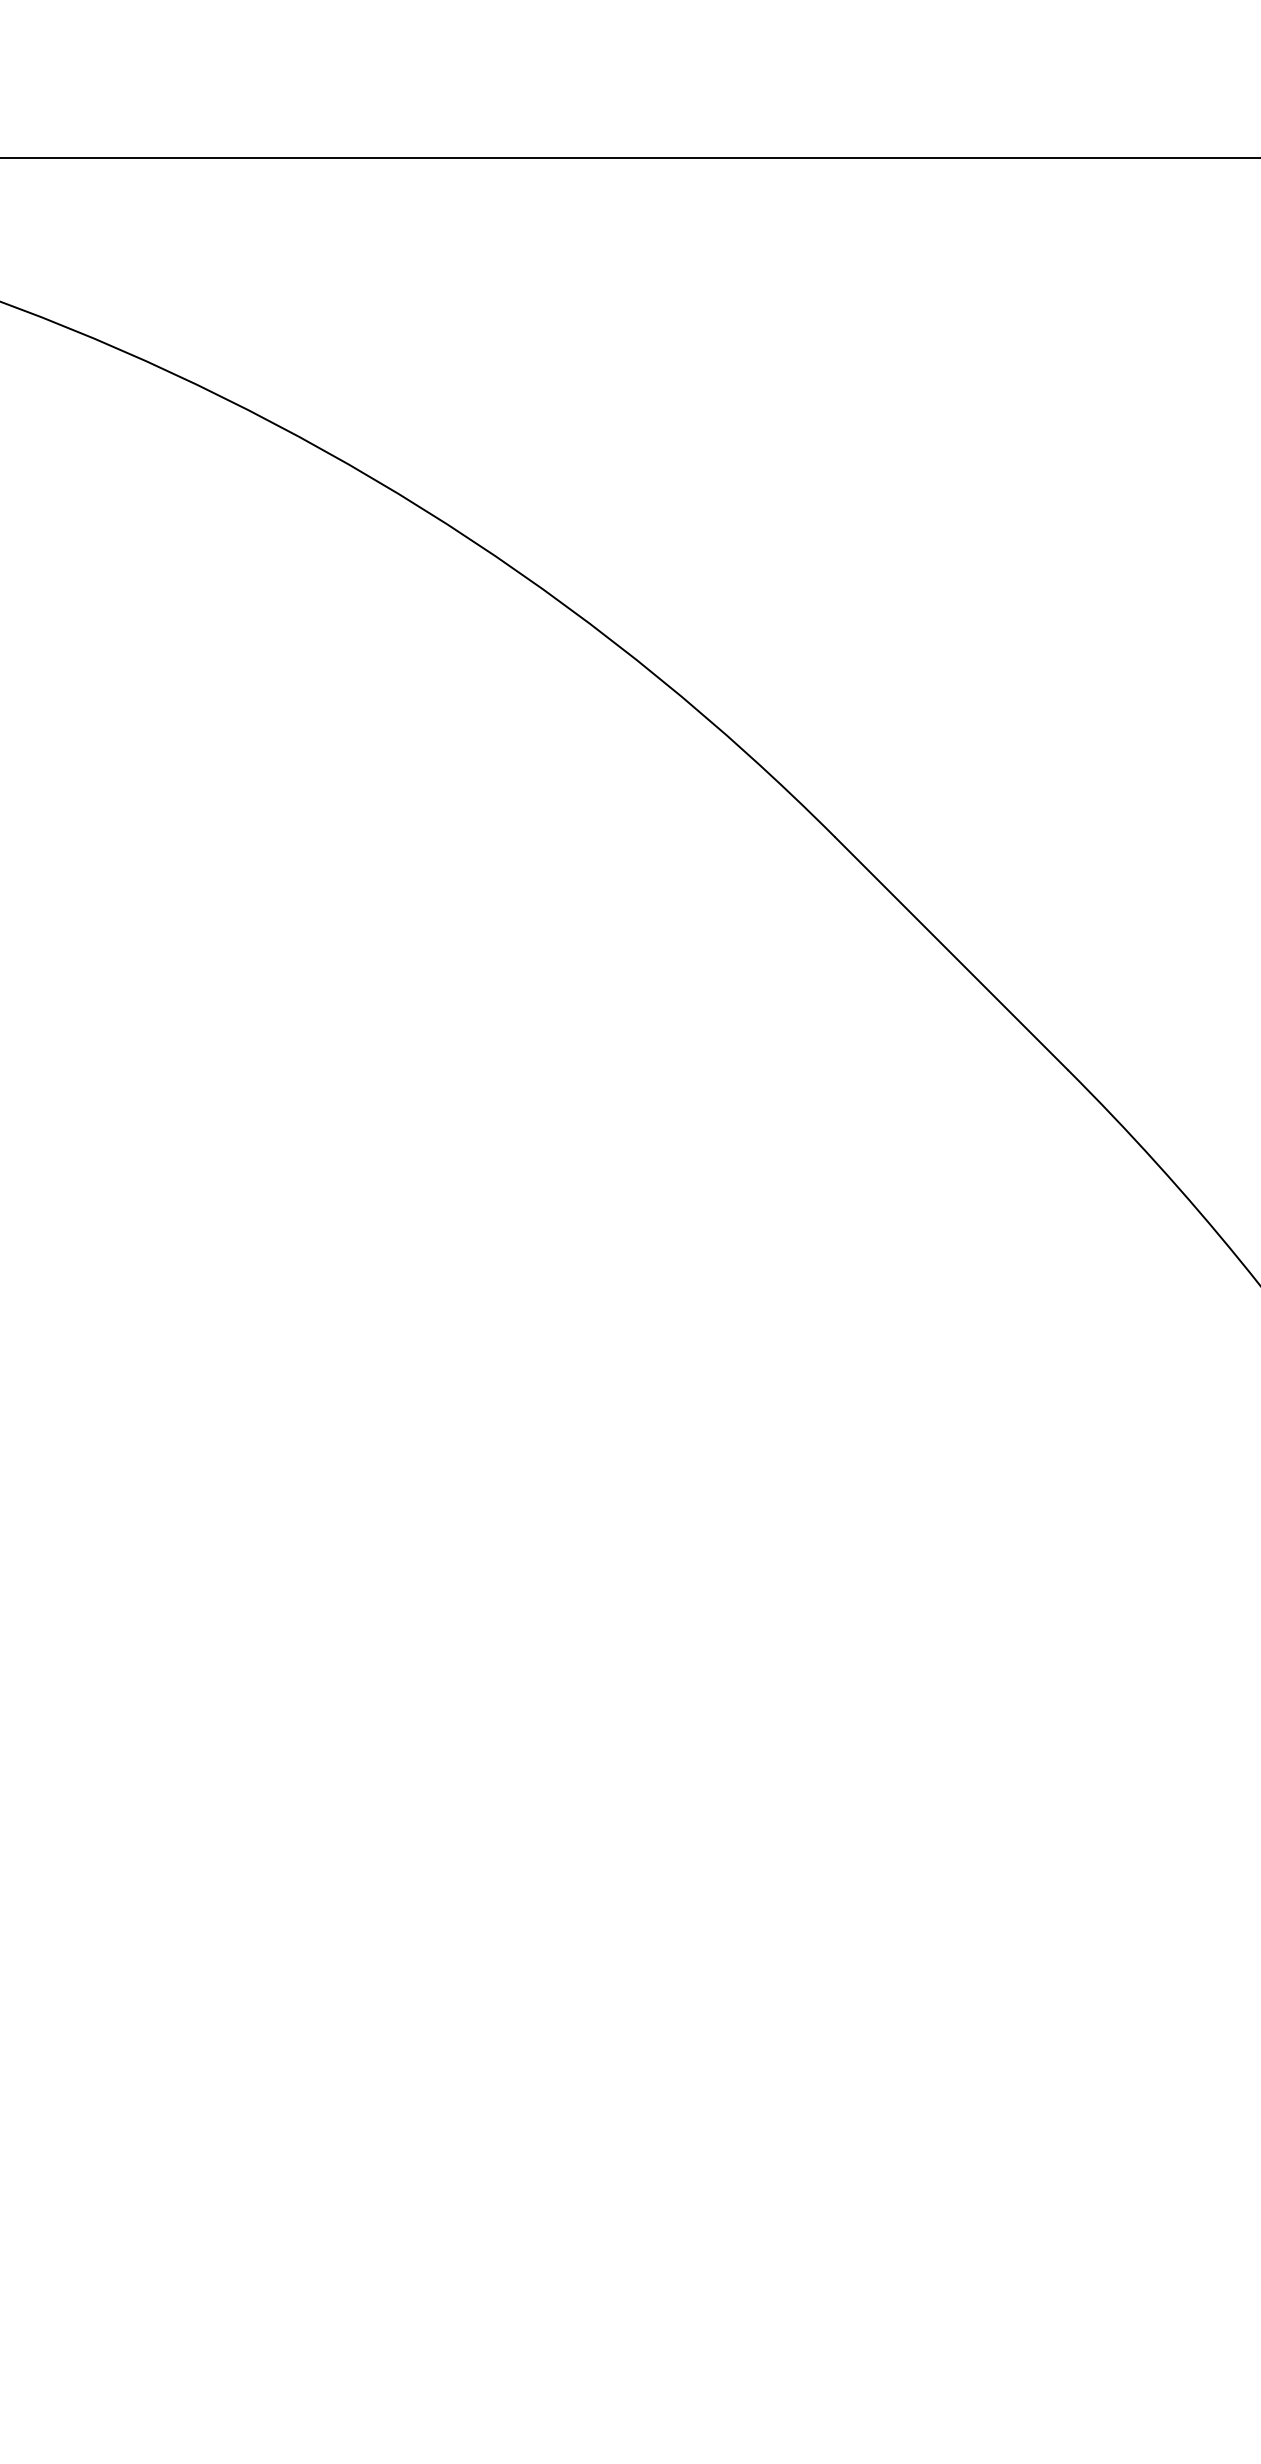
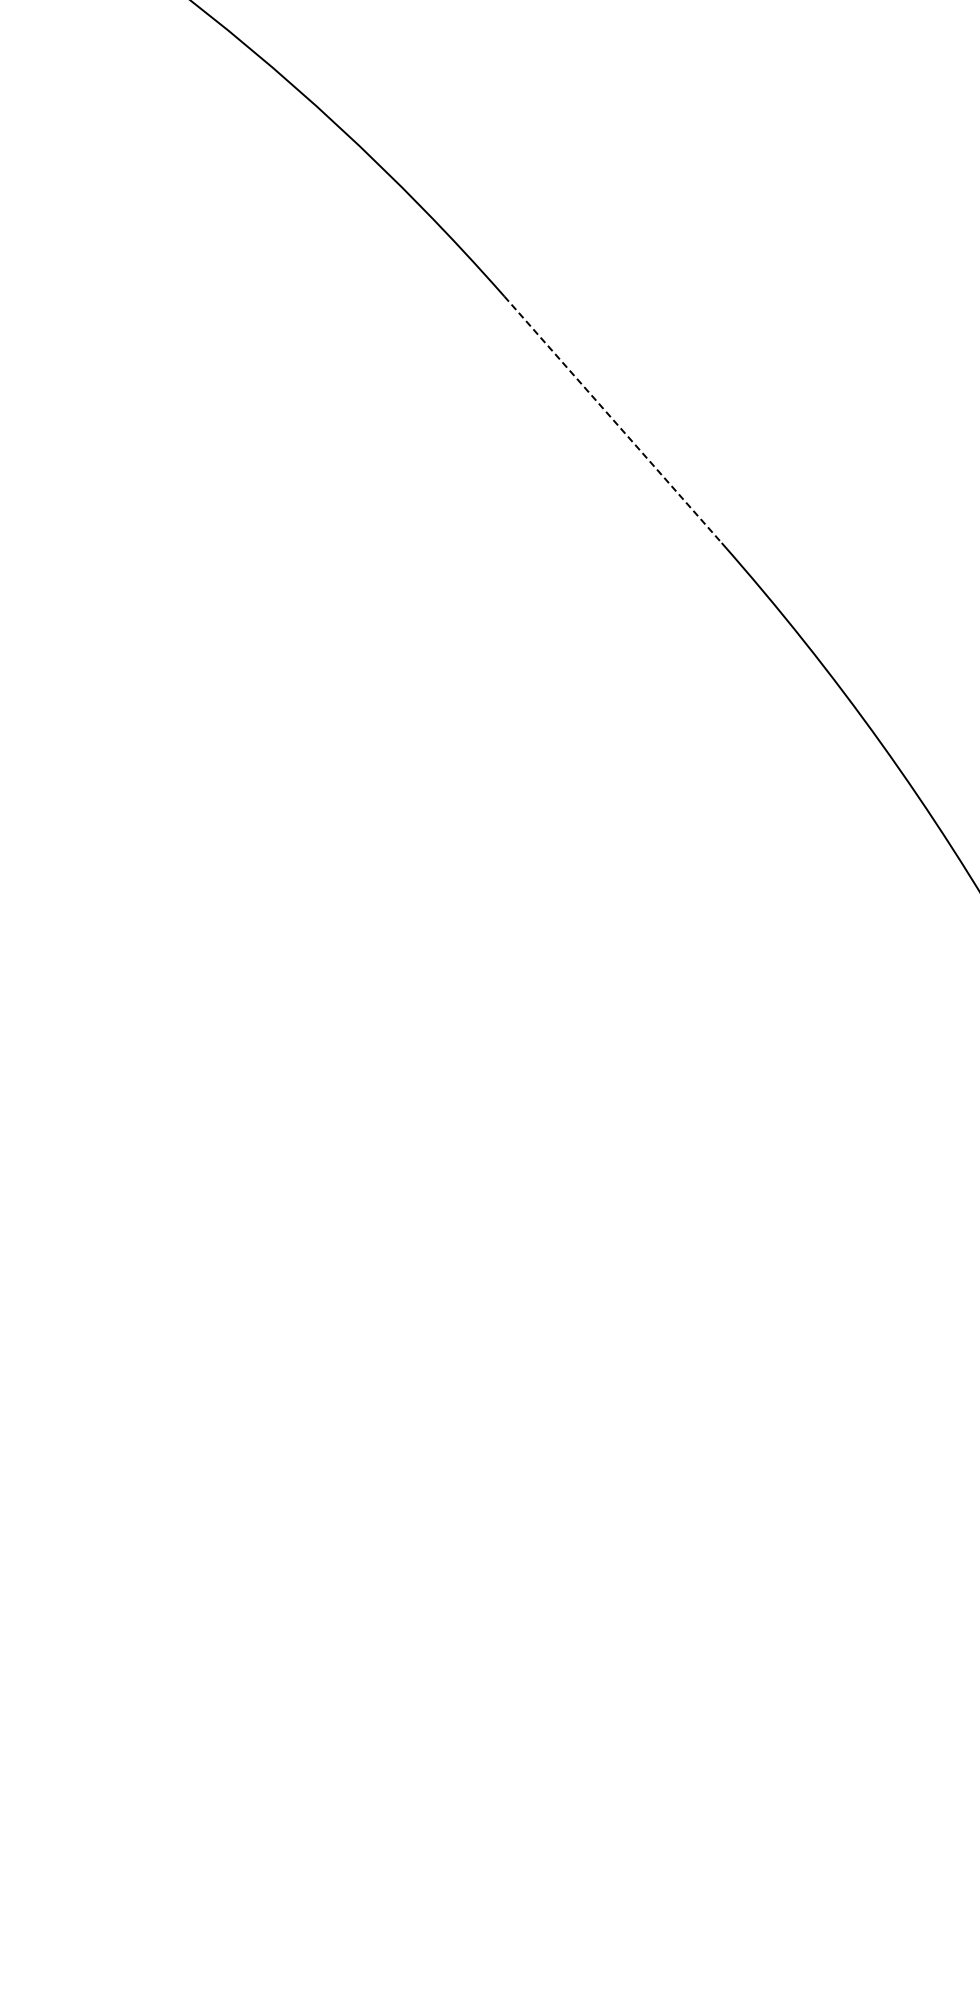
line: (951, 954) -> (612, 420), solid -> dashed

